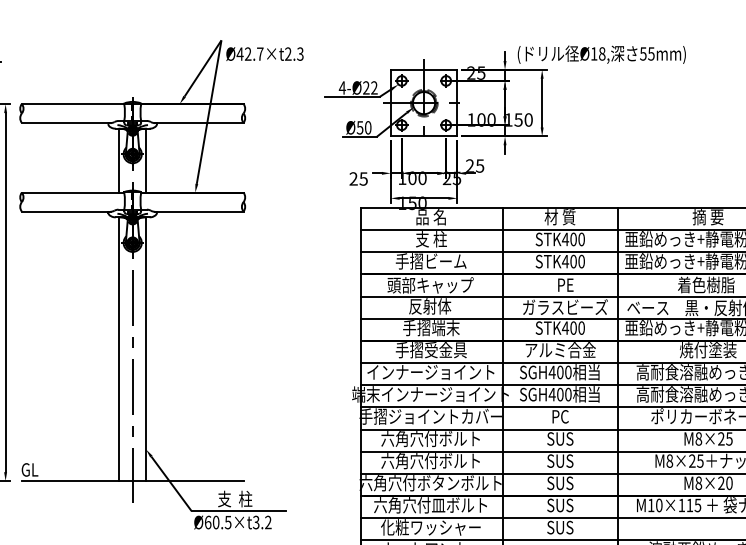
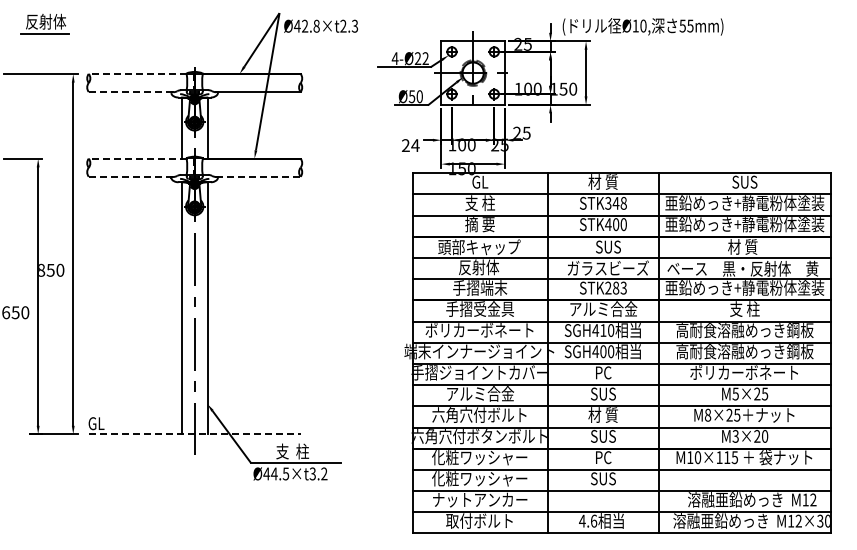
text: (260, 53) -> (316, 25), Ø42.7×t2.3 -> Ø42.8×t2.3
text: (602, 54) -> (643, 26), Ø18, -> Ø10,
line: (72, 103) -> (137, 73), solid -> dashed
line: (66, 123) -> (131, 92), solid -> dashed
text: (363, 178) -> (415, 145), 25 -> 24
line: (72, 192) -> (137, 158), solid -> dashed
line: (66, 211) -> (131, 176), solid -> dashed
line: (199, 211) -> (258, 176), solid -> dashed
text: (430, 216) -> (479, 181), 品 名 -> GL
text: (707, 216) -> (744, 181), 摘 要 -> SUS
text: (572, 238) -> (615, 202), STK400 -> STK348
text: (430, 261) -> (479, 224), 手摺ビーム -> 摘 要
text: (565, 284) -> (608, 246), PE -> SUS
text: (705, 284) -> (742, 246), 着色樹脂 -> 材 質
text: (572, 327) -> (615, 287), STK400 -> STK283
text: (707, 350) -> (744, 309), 焼付塗装 -> 支 柱
text: (430, 372) -> (479, 330), インナージョイント -> ポリカーボネート
text: (560, 372) -> (603, 330), SGH400 -> SGH410
text: (430, 438) -> (479, 393), 六角穴付ボルト -> アルミ合金
text: (698, 438) -> (735, 393), M8×25 -> M5×25
text: (559, 460) -> (602, 414), SUS -> 材 質
line: (132, 481) -> (194, 434), solid -> dashed
text: (698, 483) -> (735, 436), M8×20 -> M3×20
text: (430, 505) -> (479, 457), 六角穴付皿ボルト -> 化粧ワッシャー
text: (560, 505) -> (603, 457), SUS -> PC
text: (212, 522) -> (270, 473), Ø60.5×t3.2 -> Ø44.5×t3.2

